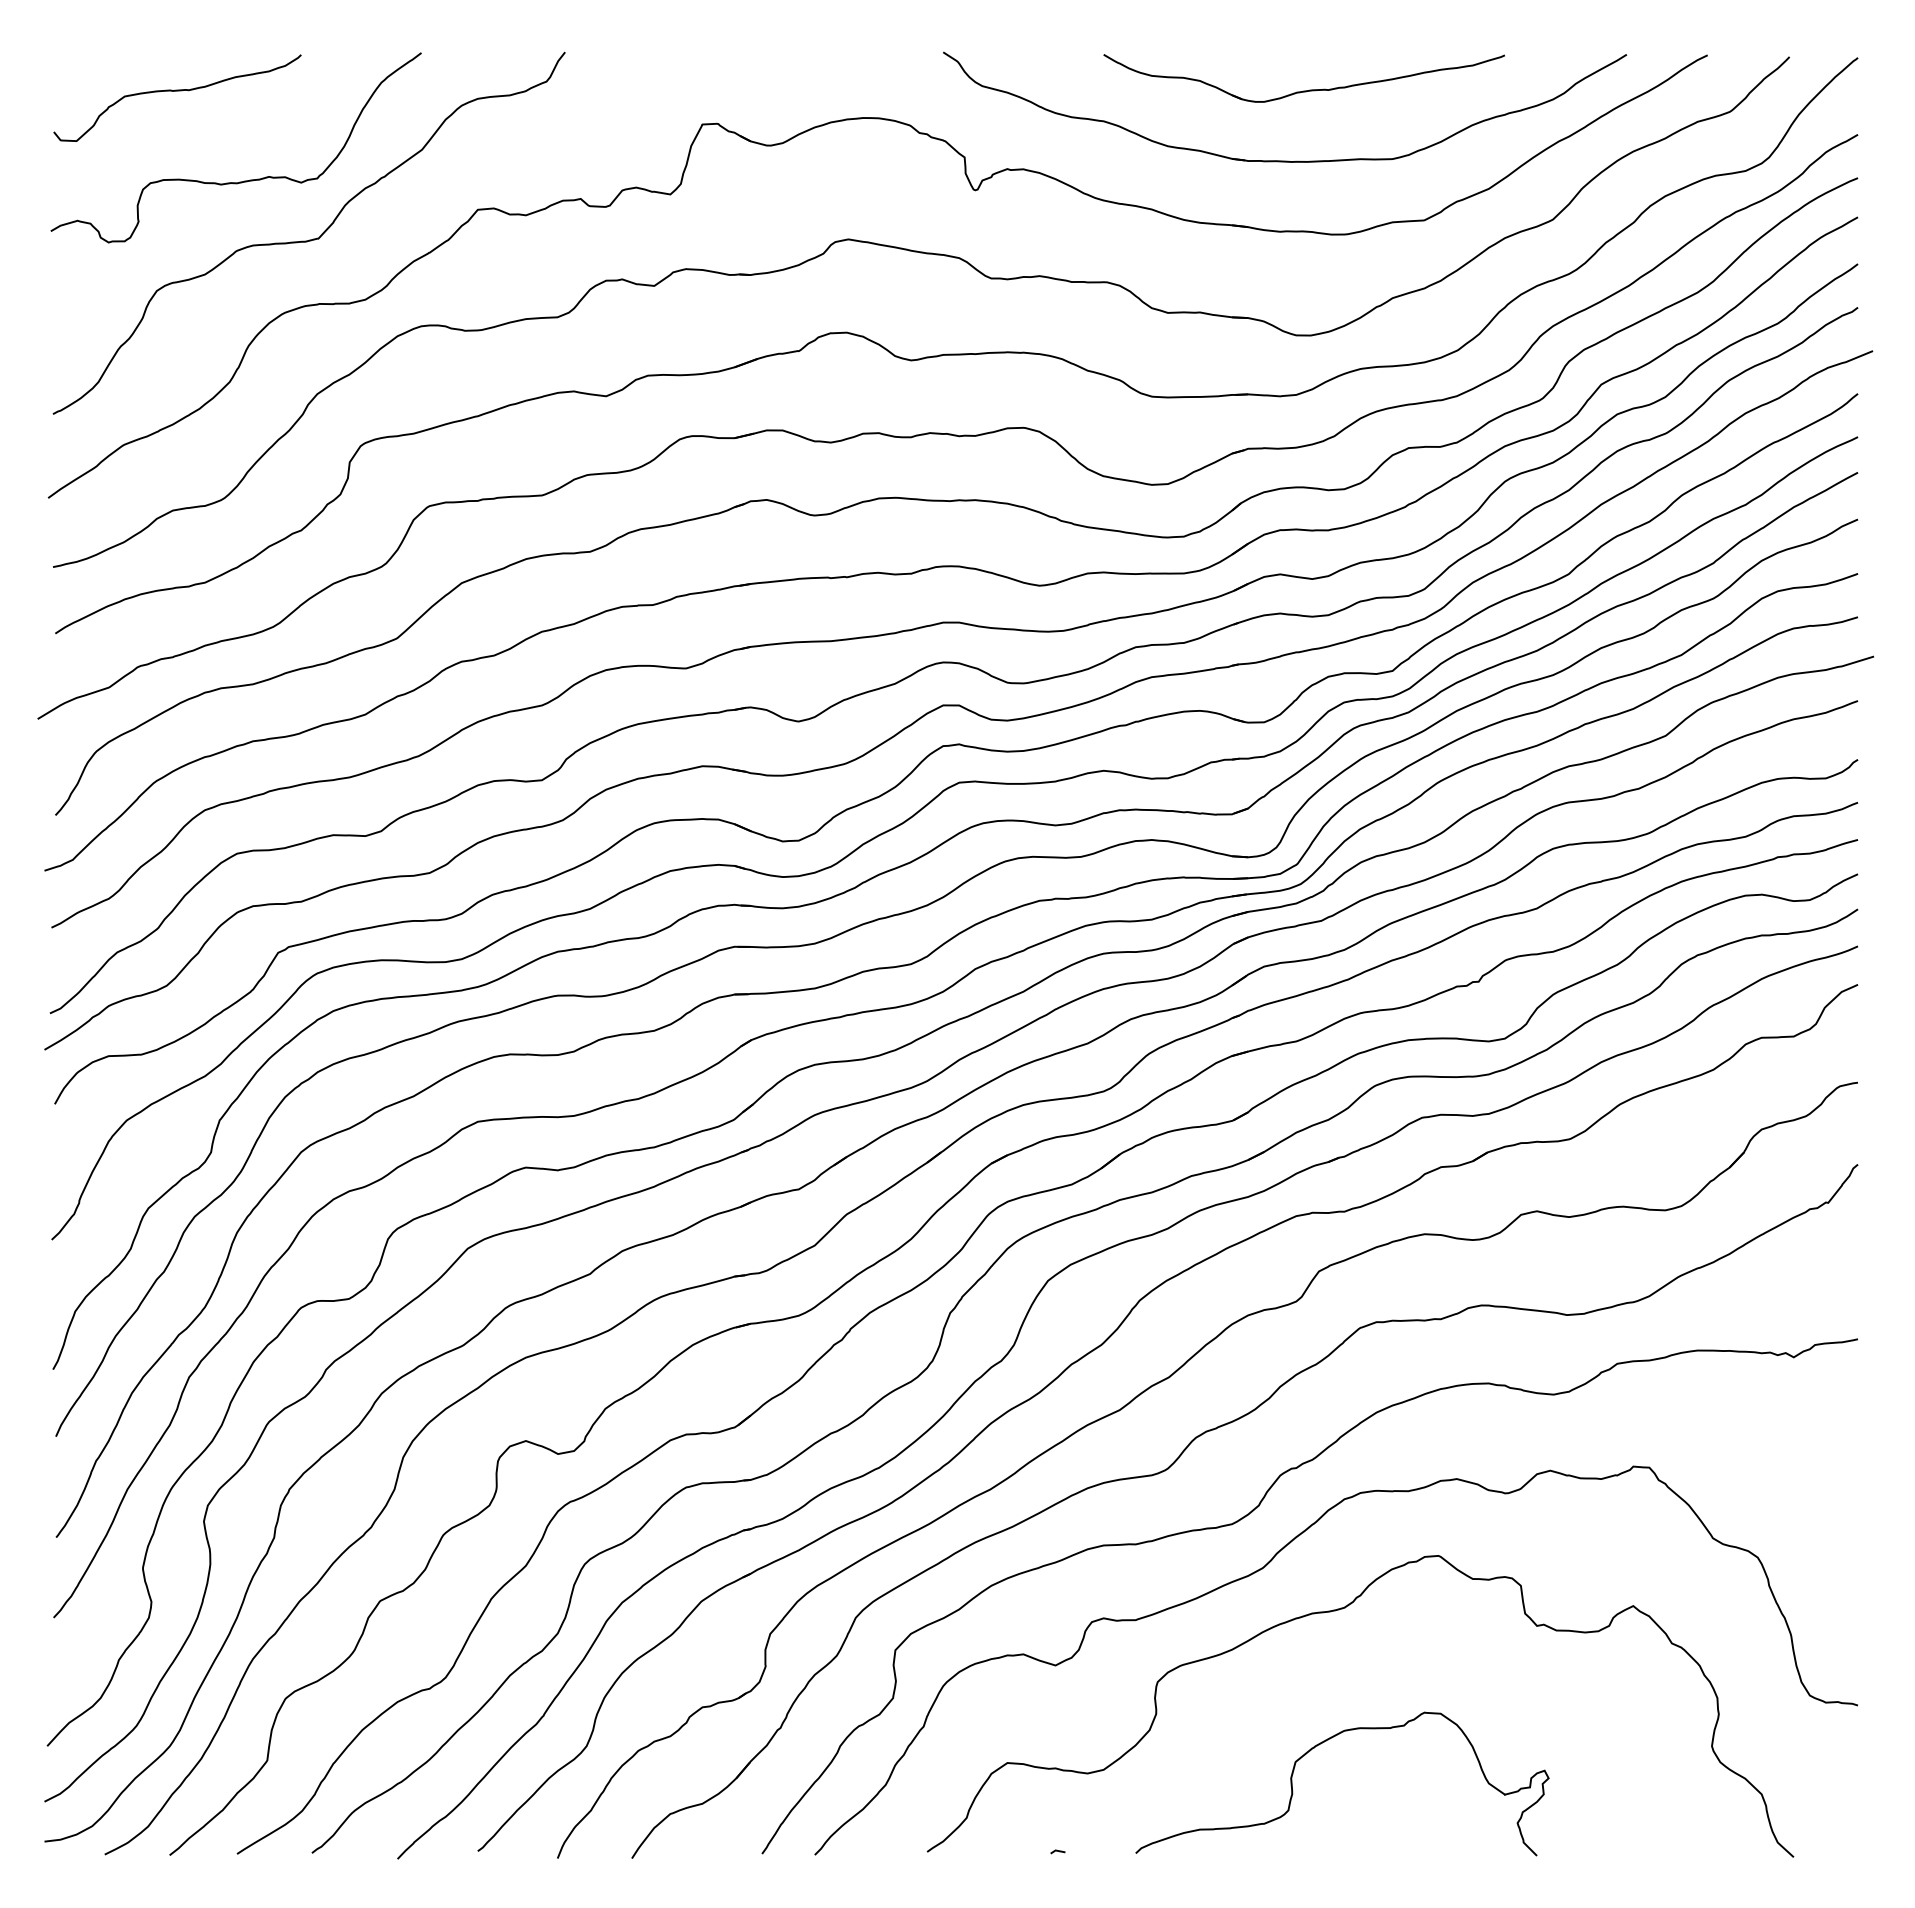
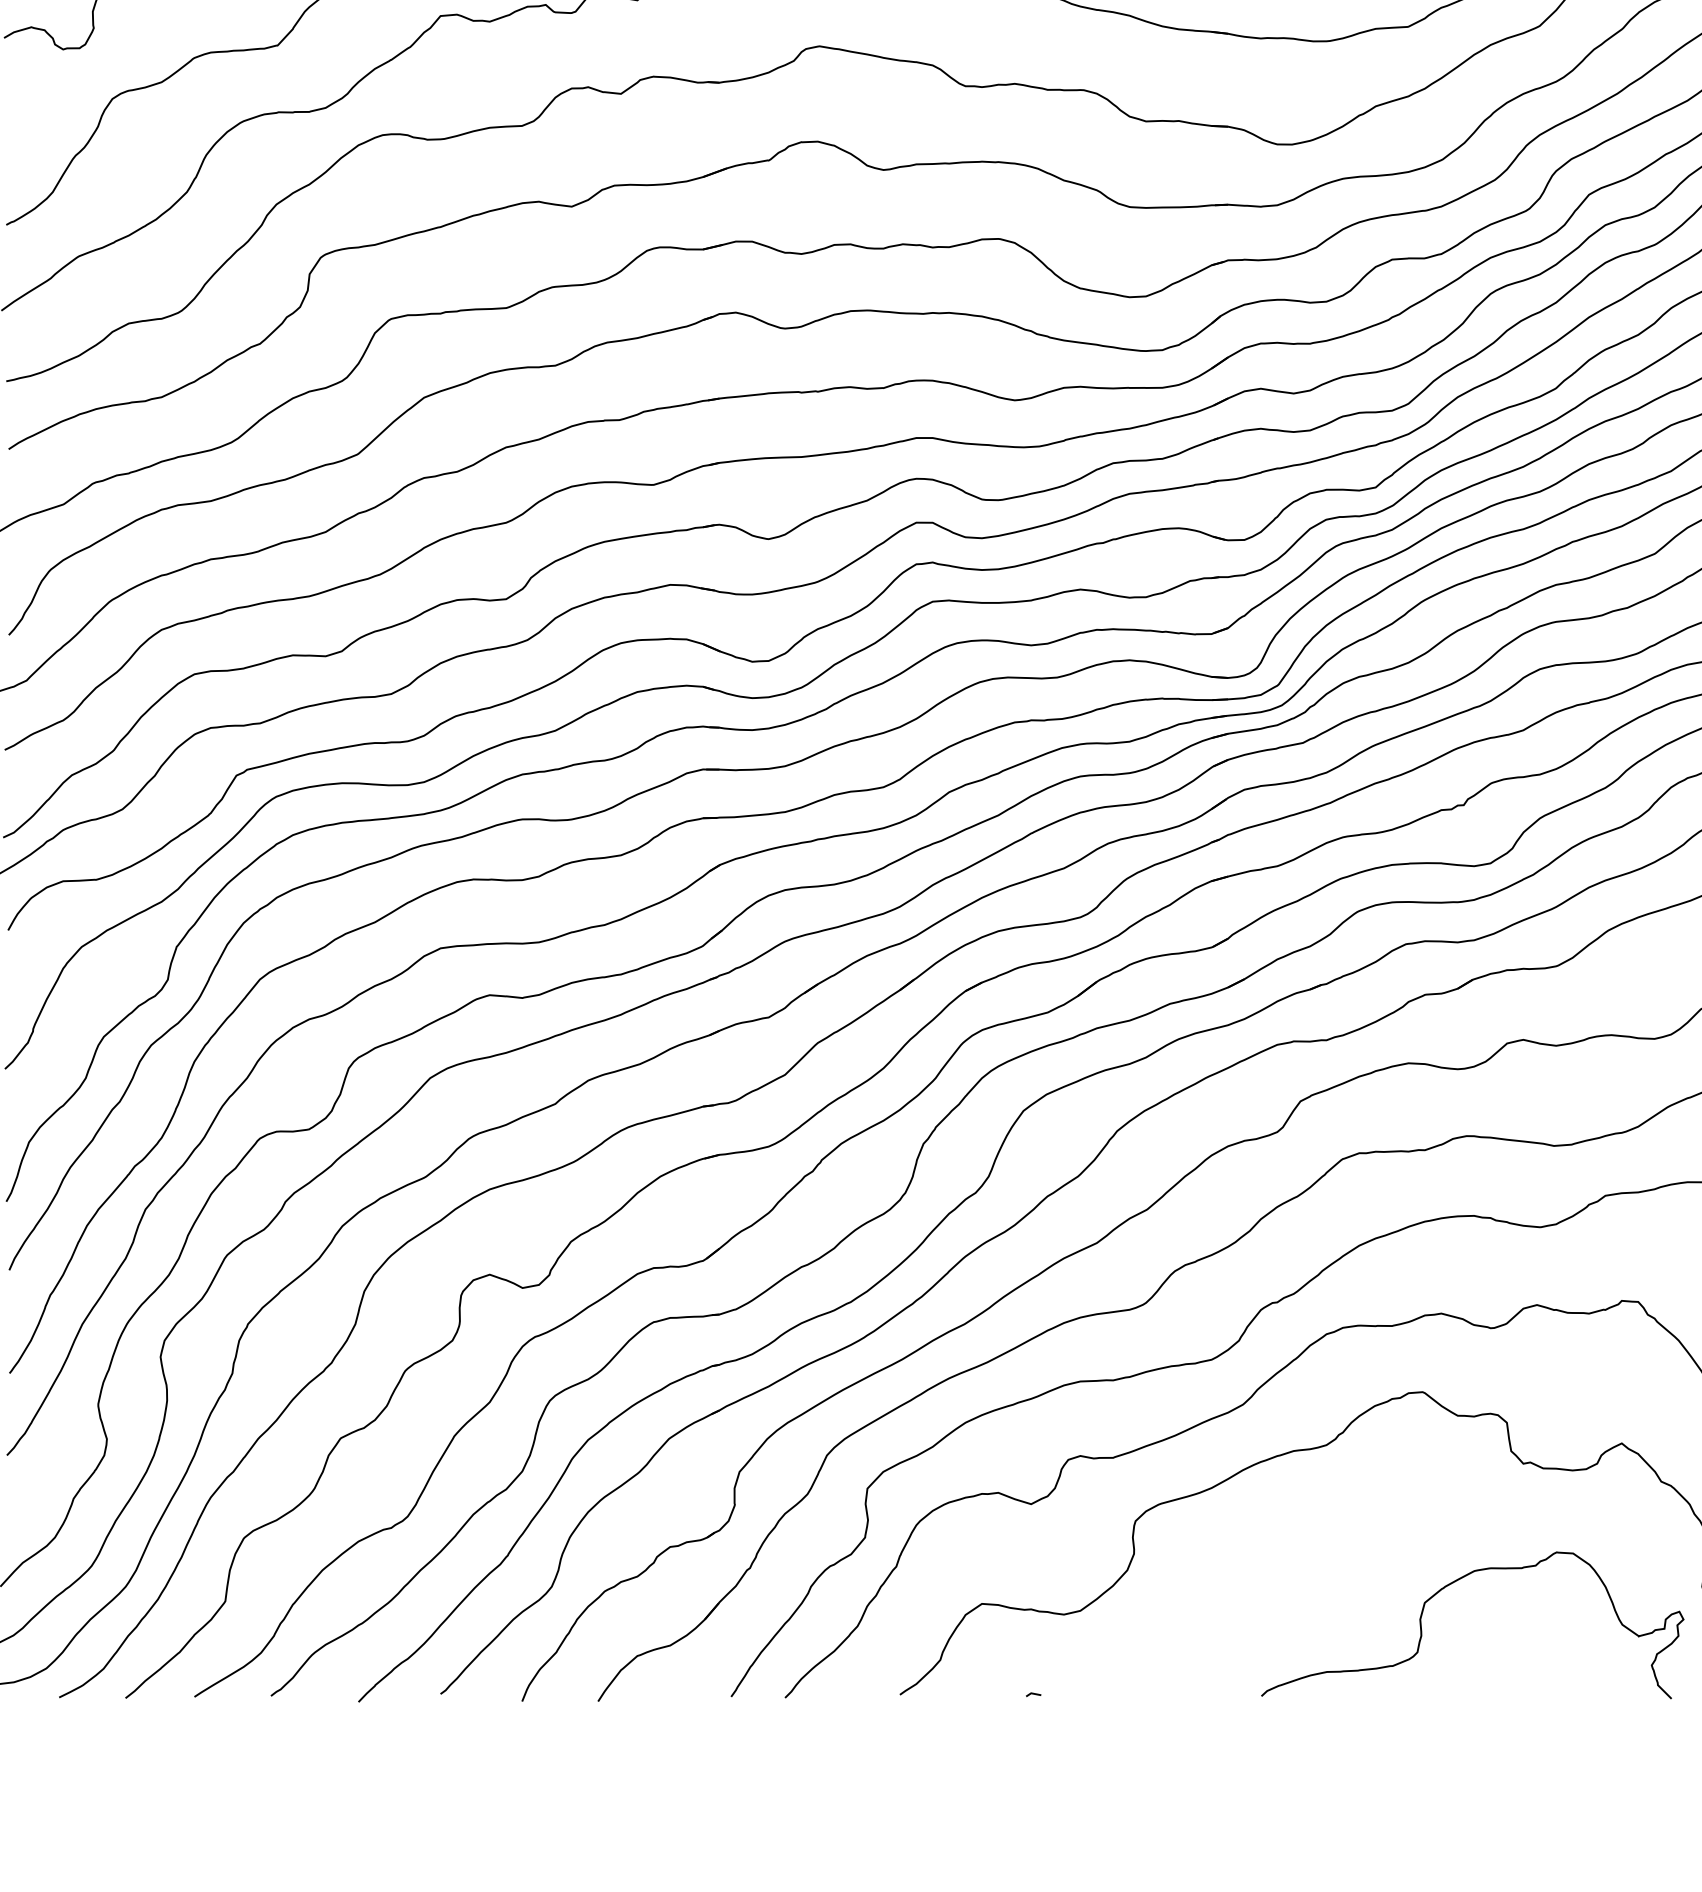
curve: (1319, 1745) -> (1449, 1585), moved

